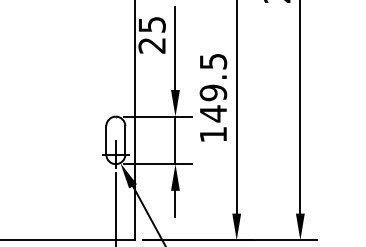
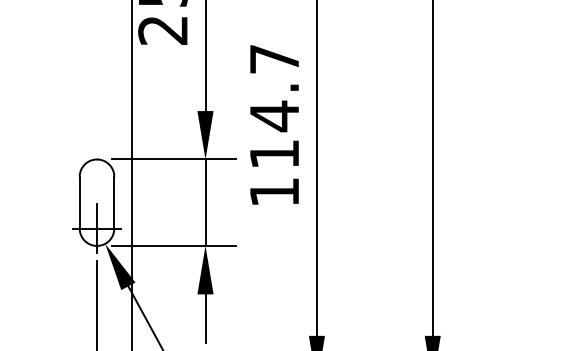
text: (213, 88) -> (274, 108), 149.5 -> 114.7

